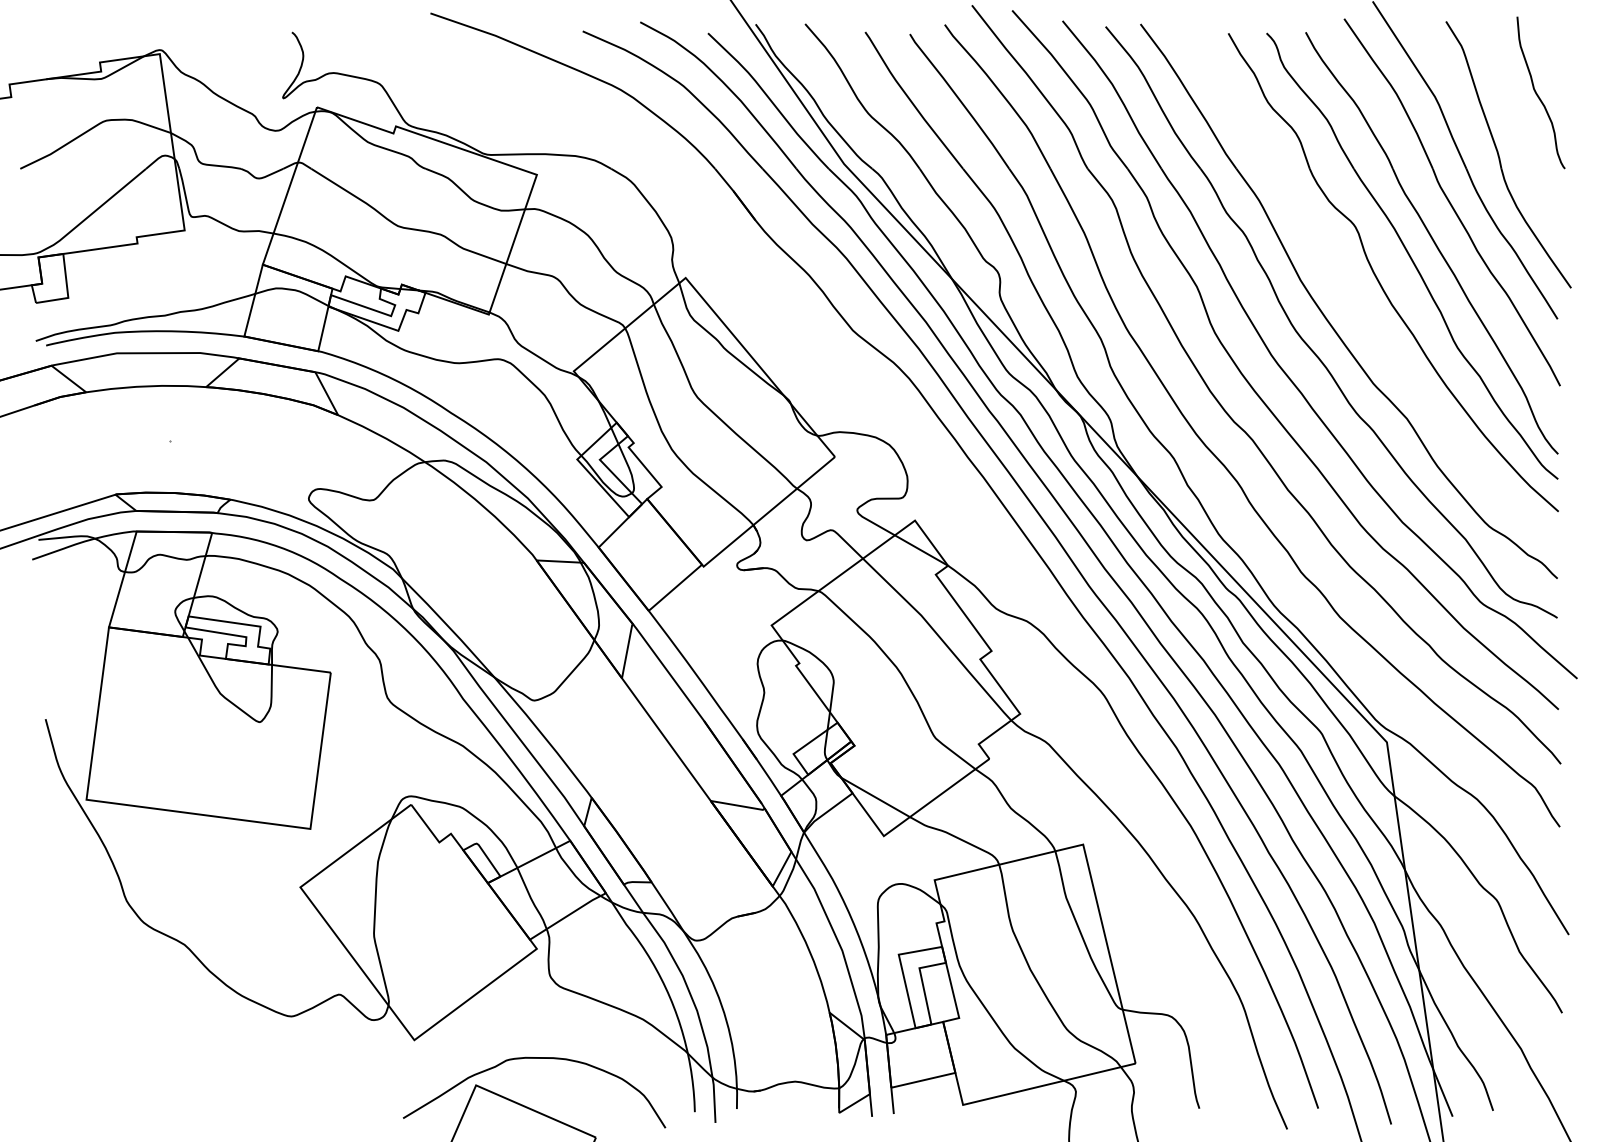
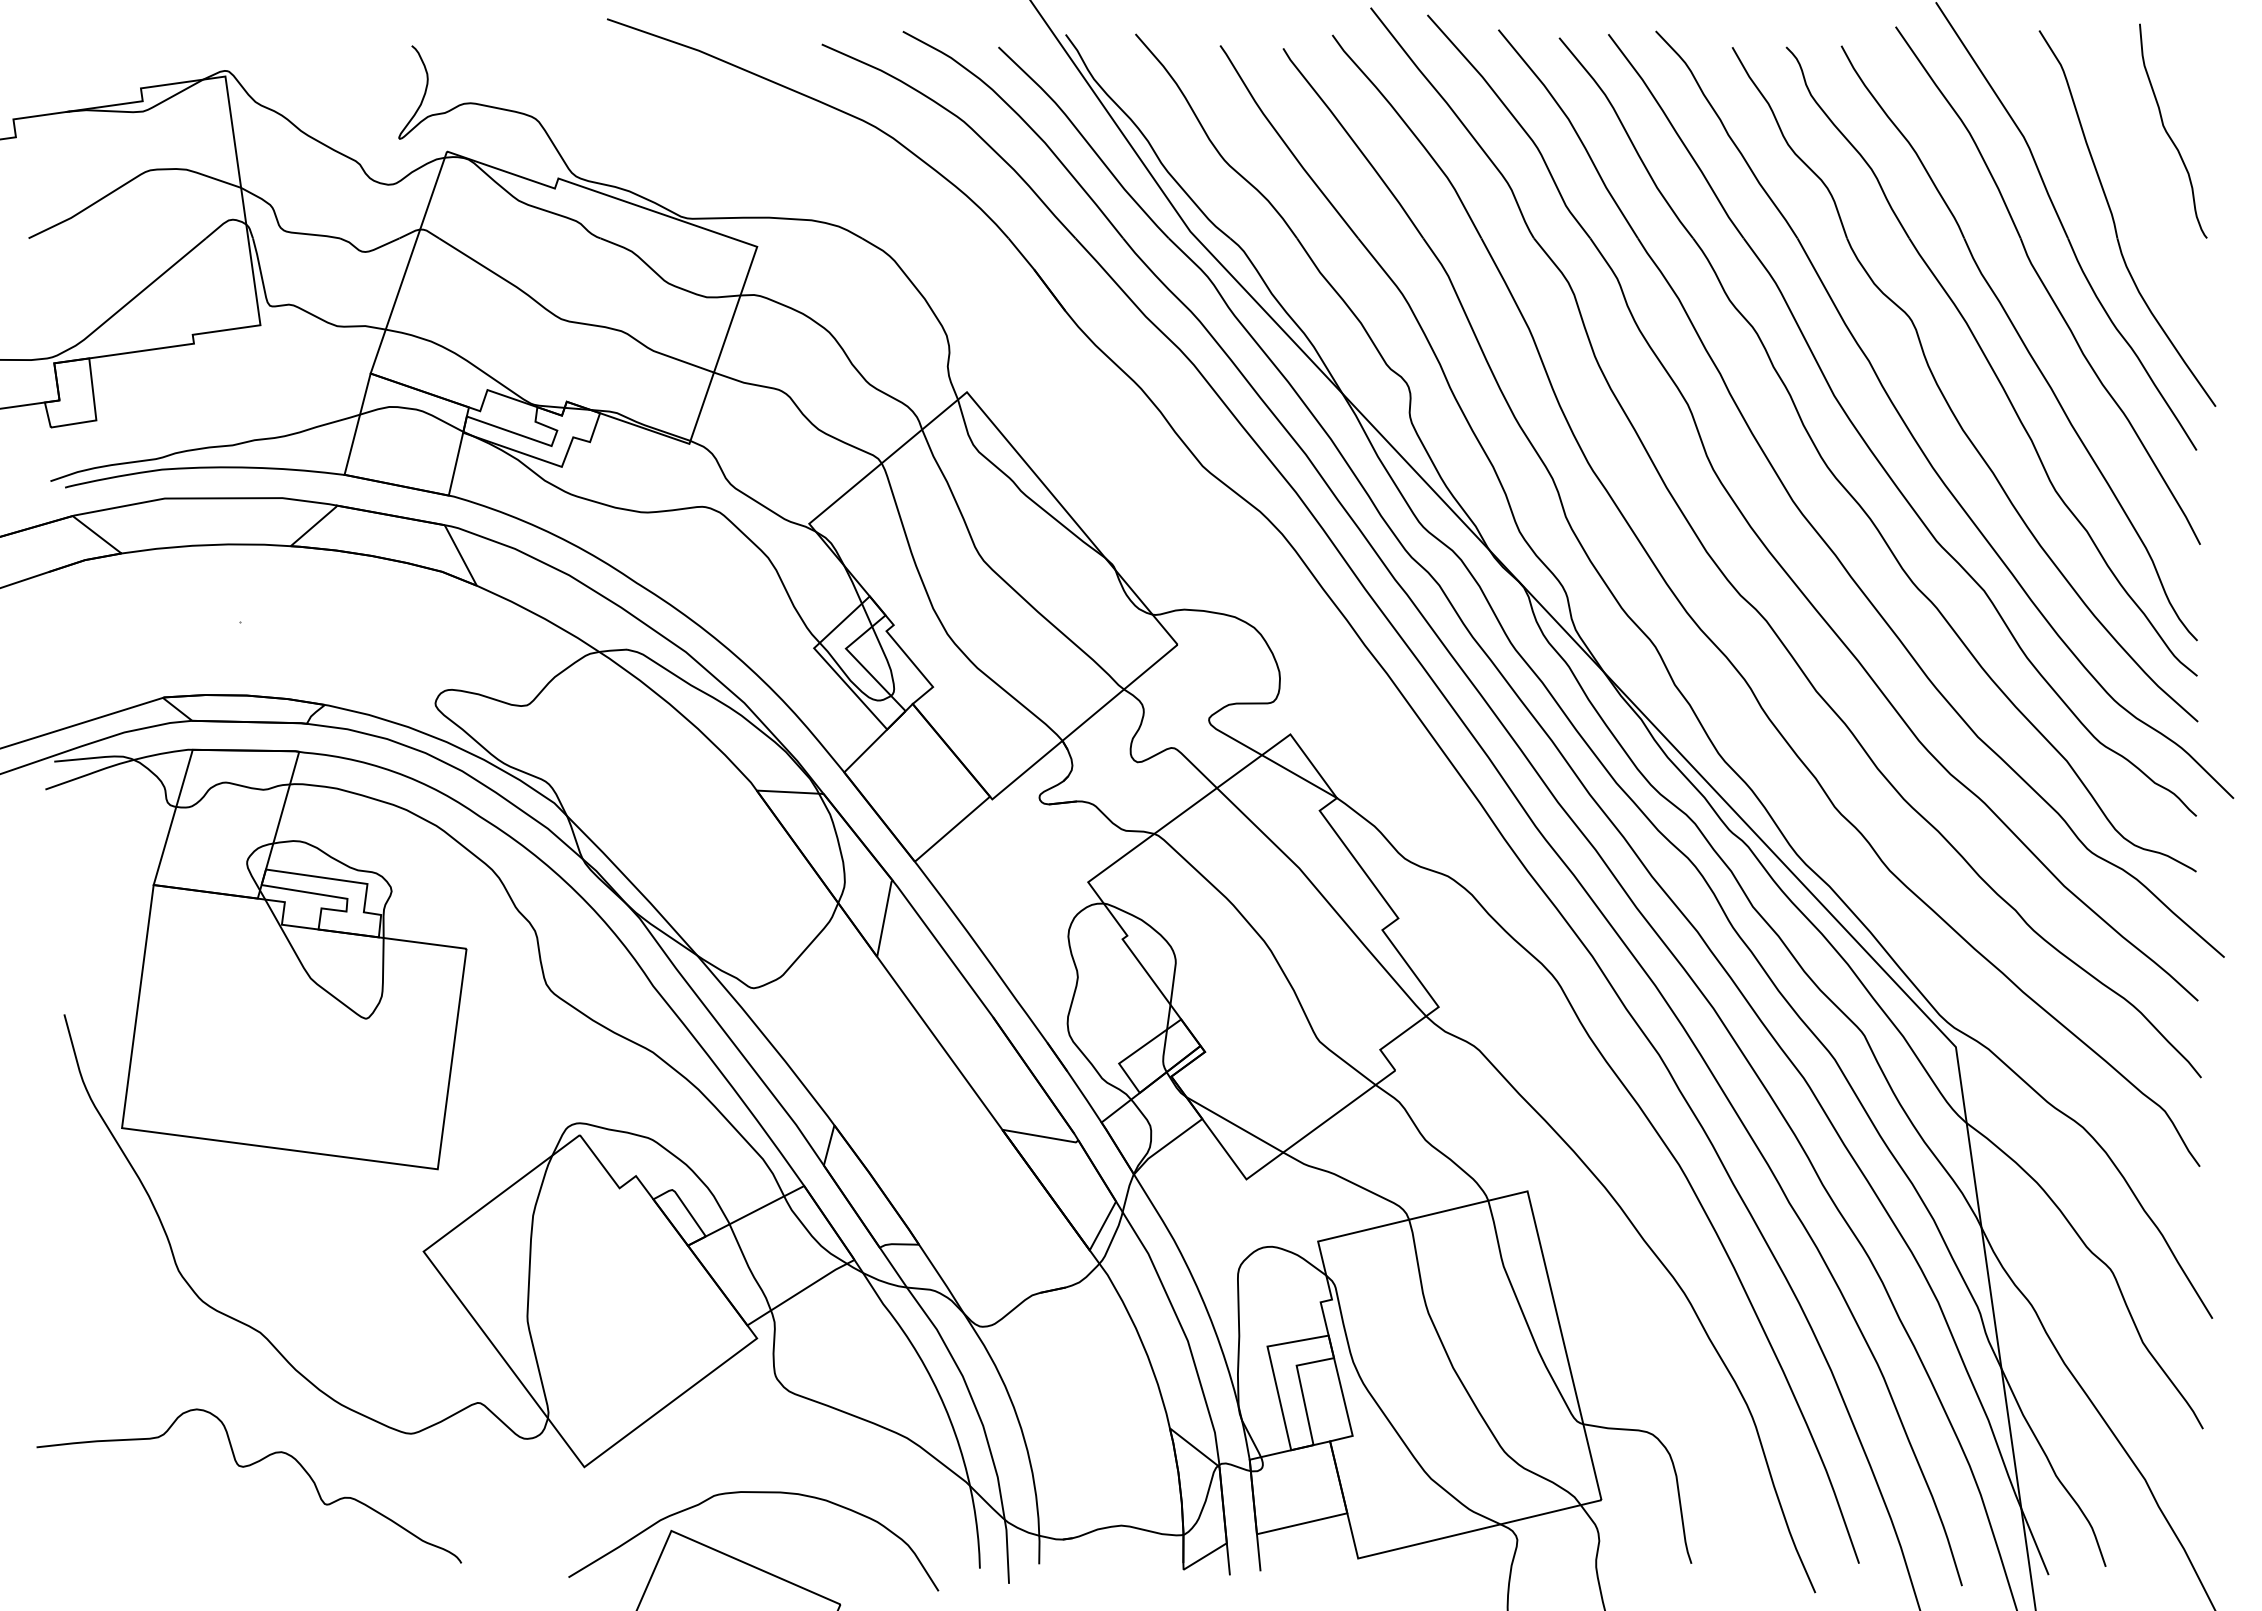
part: (1356, 307) -> (1912, 433), added
curve: (174, 1040) -> (245, 1467), added

